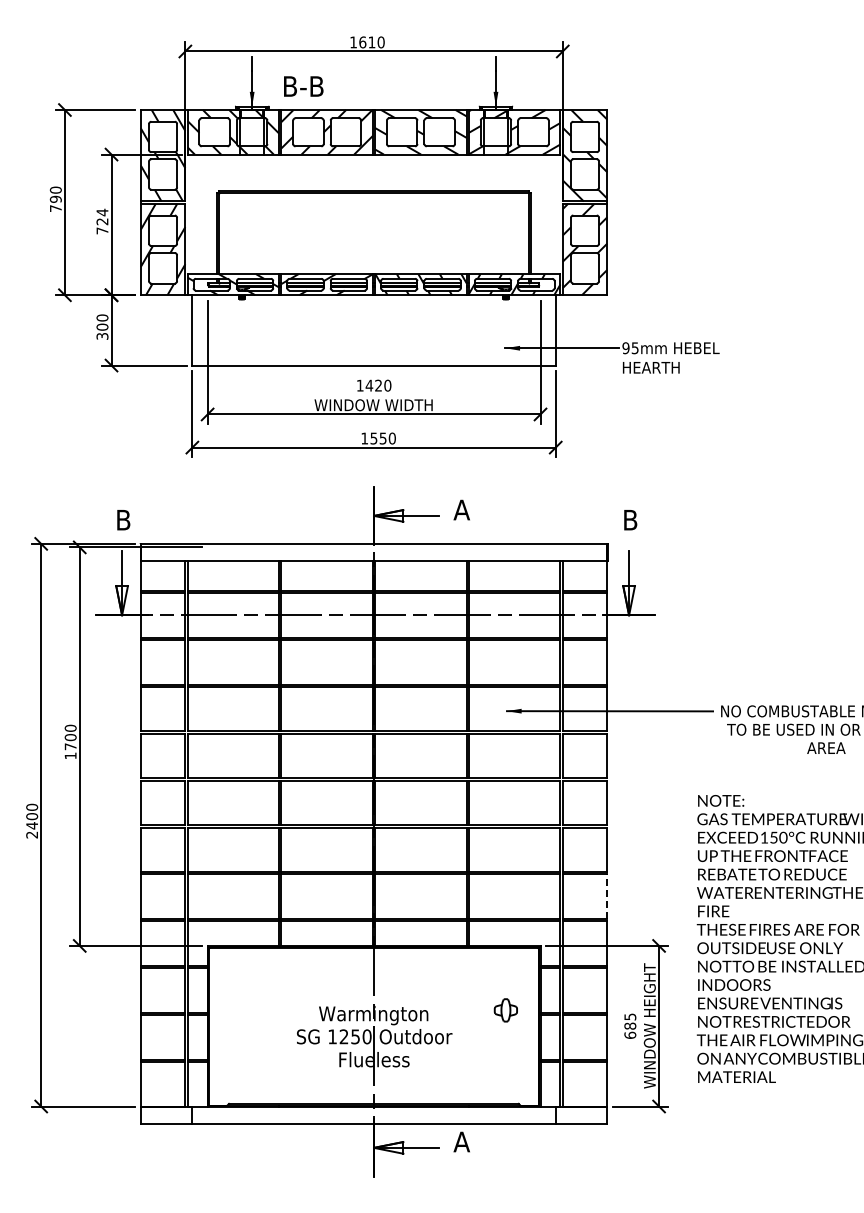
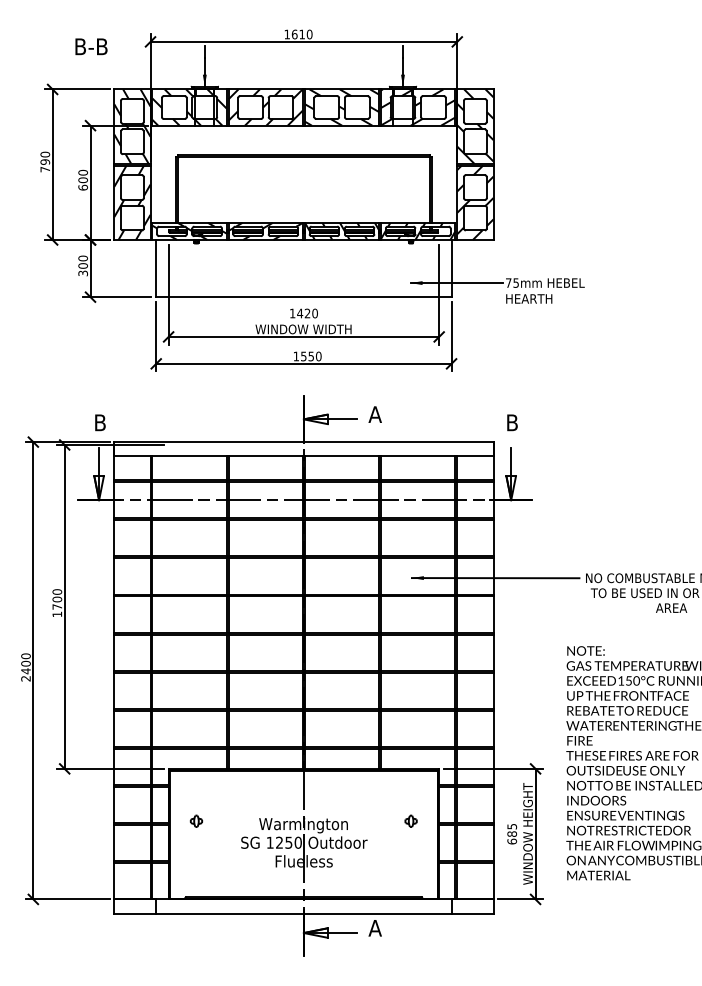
text: (303, 86) -> (91, 46), moved
text: (102, 221) -> (83, 180), 724 -> 600
text: (625, 348) -> (508, 283), 95mm -> 75mm
line: (607, 896) -> (493, 728), dashed -> solid
part: (241, 1010) -> (196, 821), added
part: (505, 1010) -> (410, 821), size x0.62

